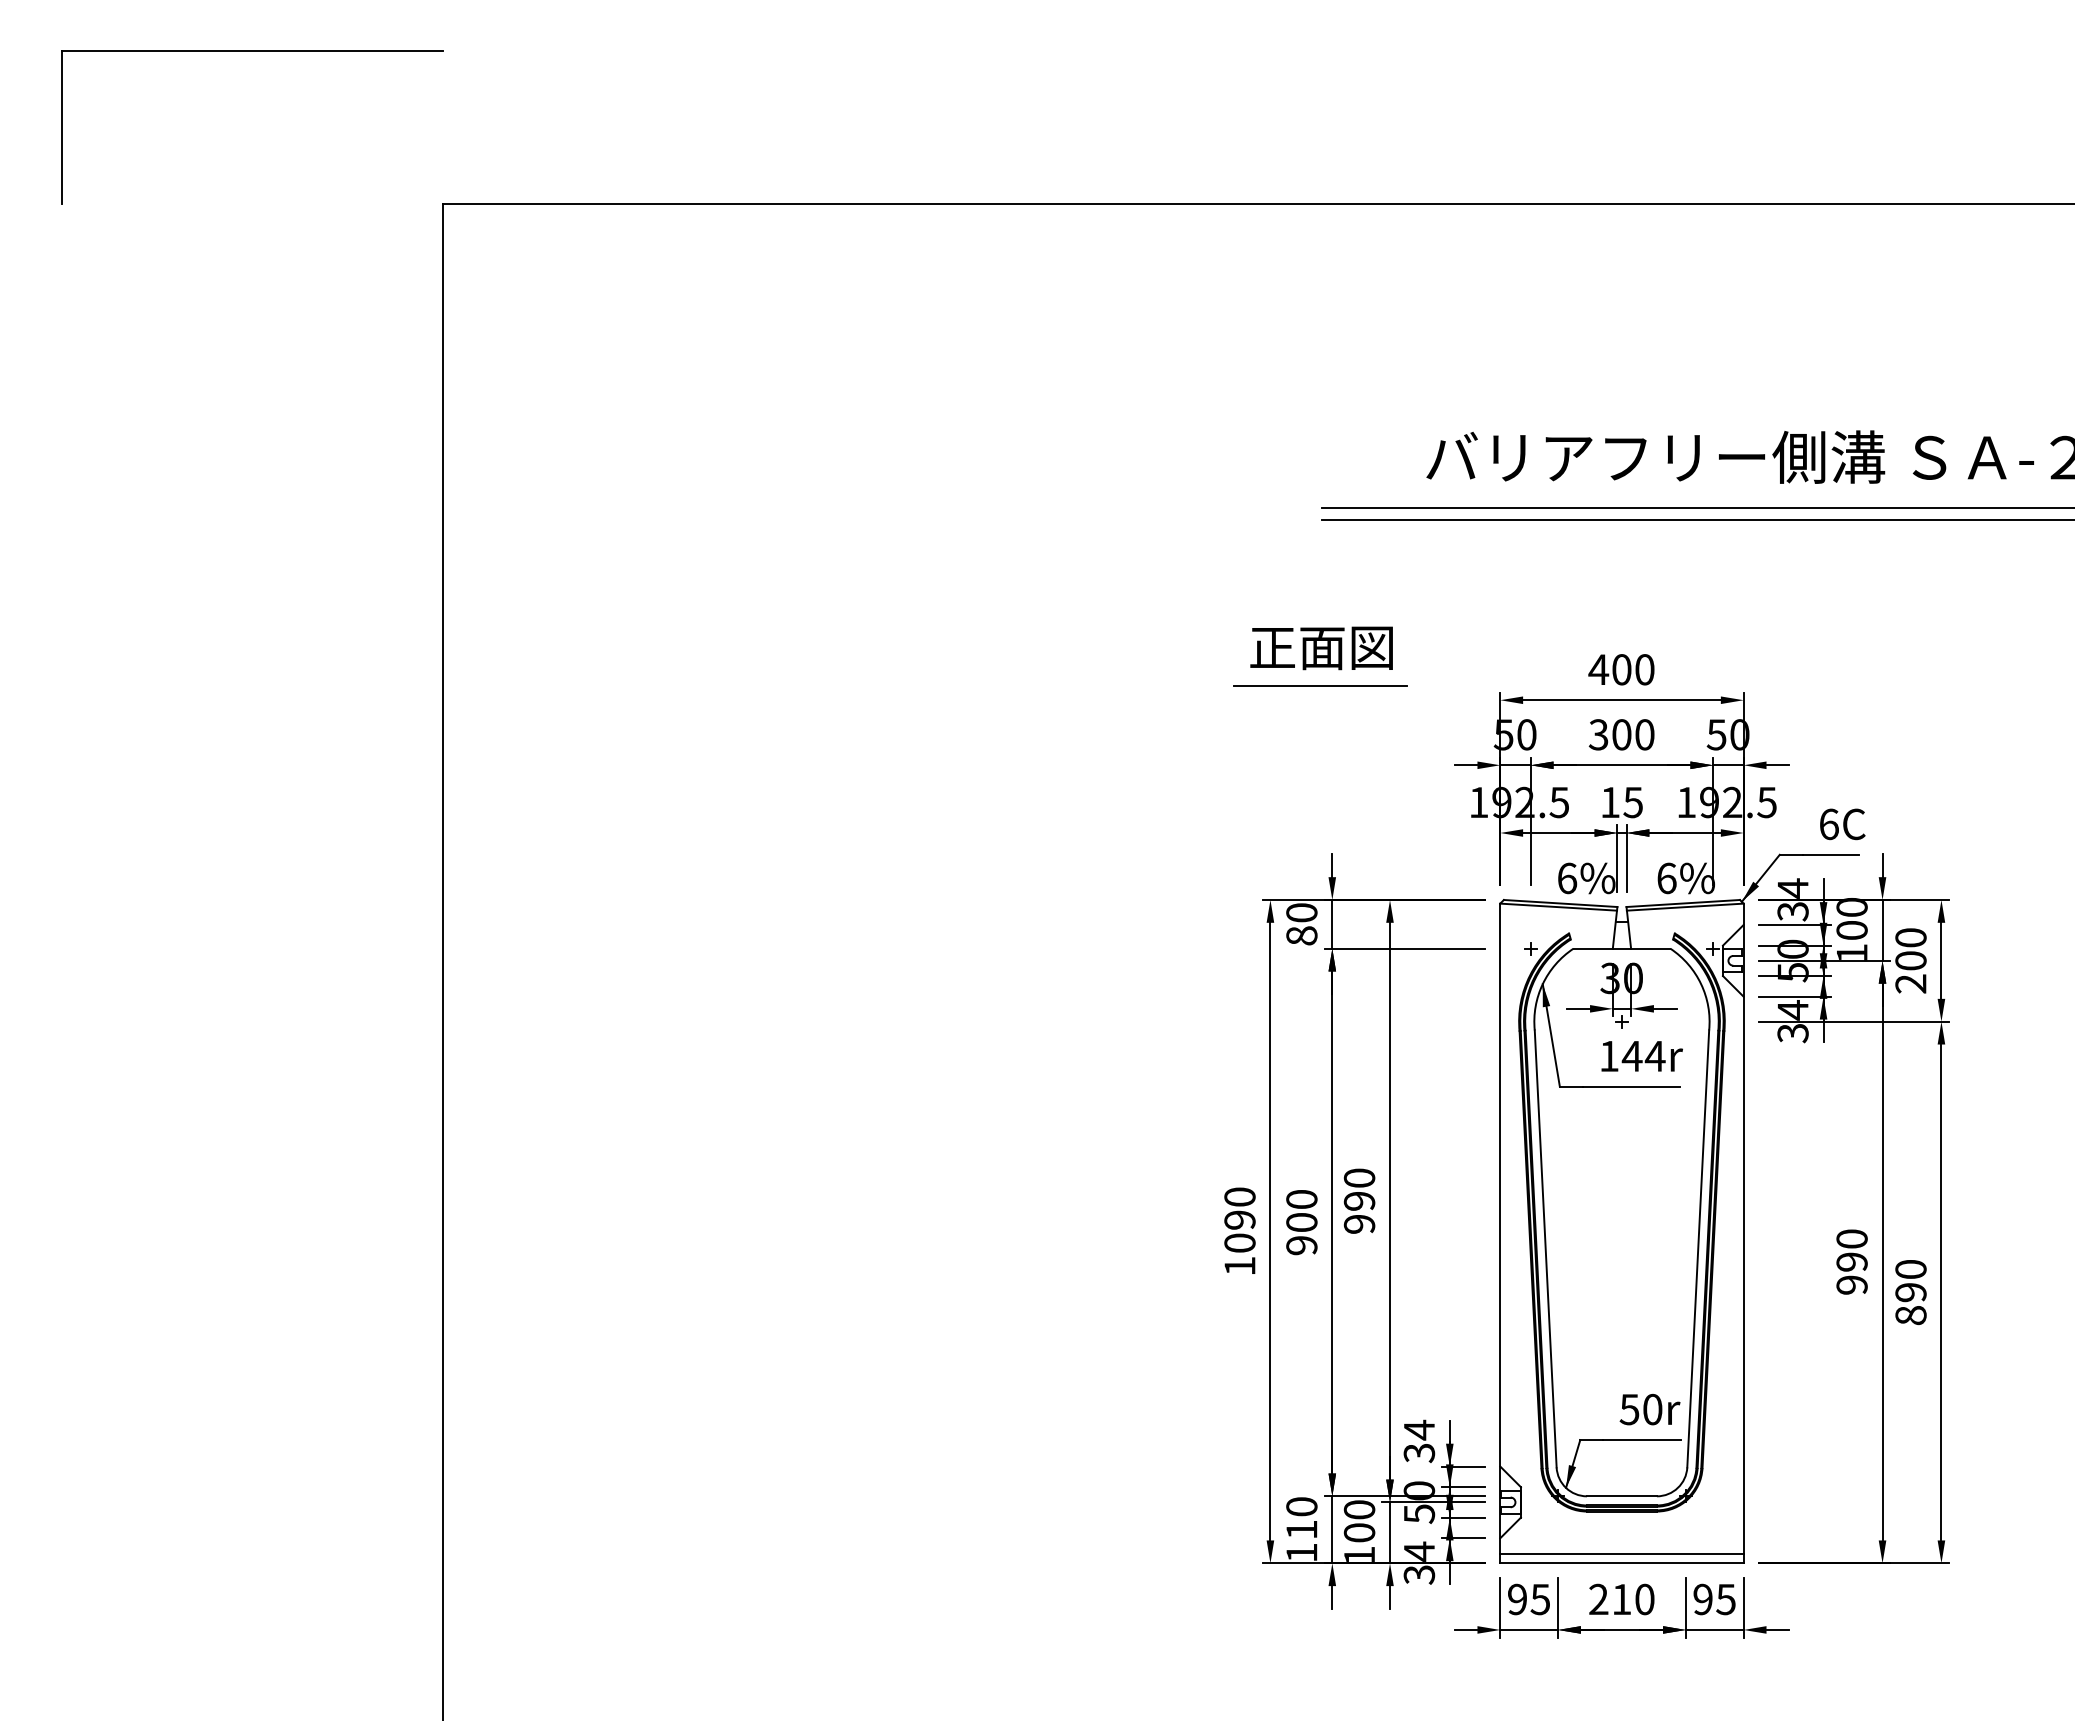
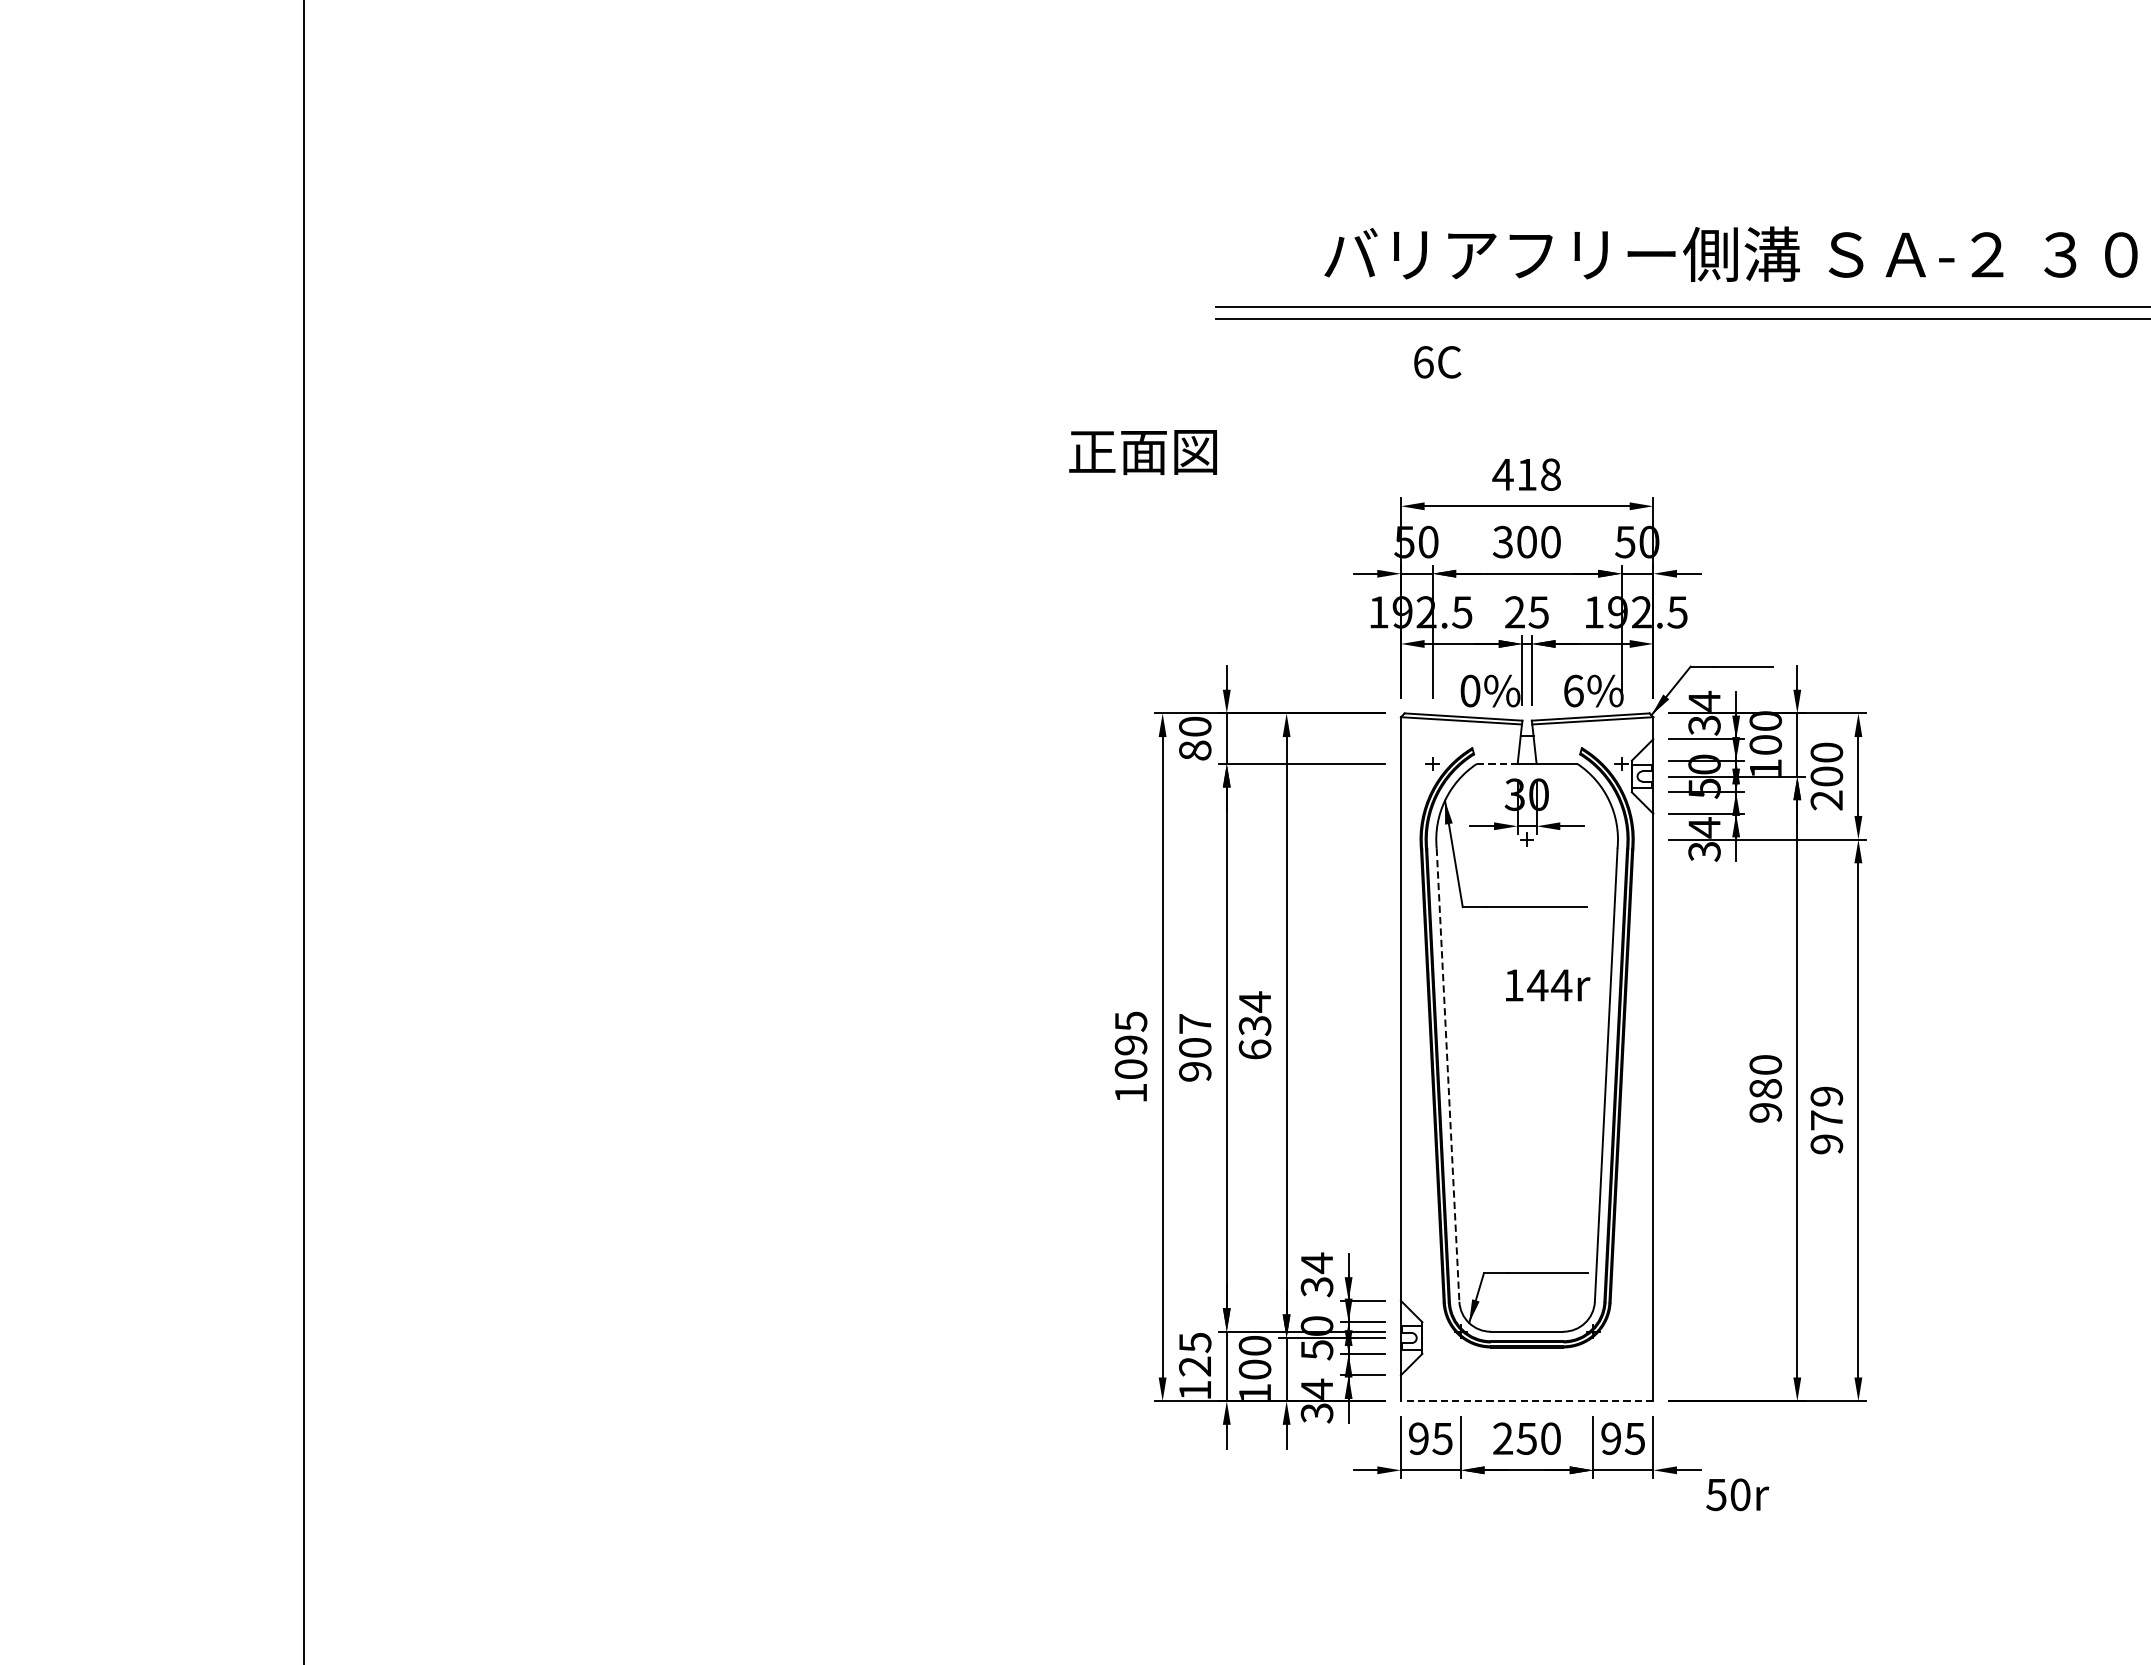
text: (1321, 648) -> (1143, 452), moved
text: (1633, 669) -> (1539, 474), 400 -> 418
line: (1320, 685) -> (1214, 491), removed
text: (1609, 801) -> (1514, 611), 15 -> 25
text: (1842, 824) -> (1437, 362), moved
text: (1567, 878) -> (1470, 691), 6% -> 0%
line: (1593, 948) -> (1497, 763), solid -> dashed
text: (1641, 1056) -> (1547, 985), moved
text: (1239, 1197) -> (1130, 1021), 1090 -> 1095
text: (1301, 1199) -> (1194, 1023), 900 -> 907
text: (1359, 1200) -> (1254, 1025), 990 -> 634
line: (1545, 1248) -> (1447, 1074), solid -> dashed
text: (1851, 1261) -> (1765, 1088), 990 -> 980
text: (1910, 1292) -> (1826, 1120), 890 -> 979
text: (1649, 1409) -> (1737, 1494), moved
text: (1301, 1518) -> (1194, 1354), 110 -> 125
line: (1621, 1554) -> (1526, 1392), removed
line: (1621, 1563) -> (1526, 1401), solid -> dashed
text: (1621, 1599) -> (1526, 1438), 210 -> 250

